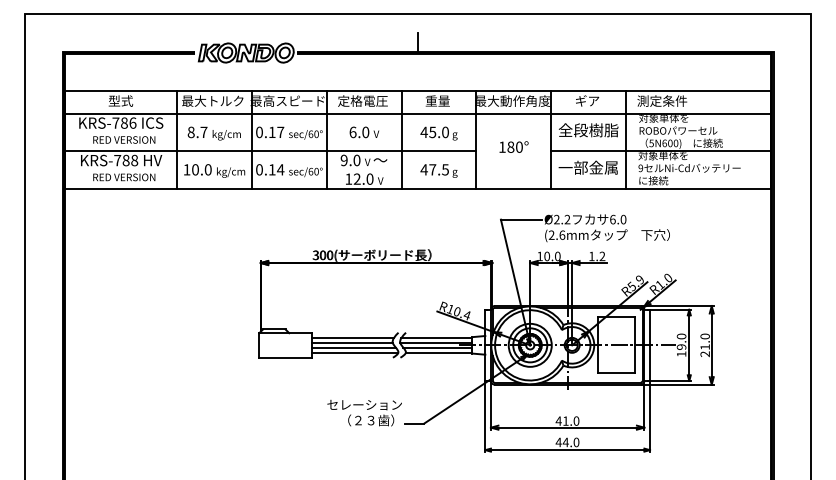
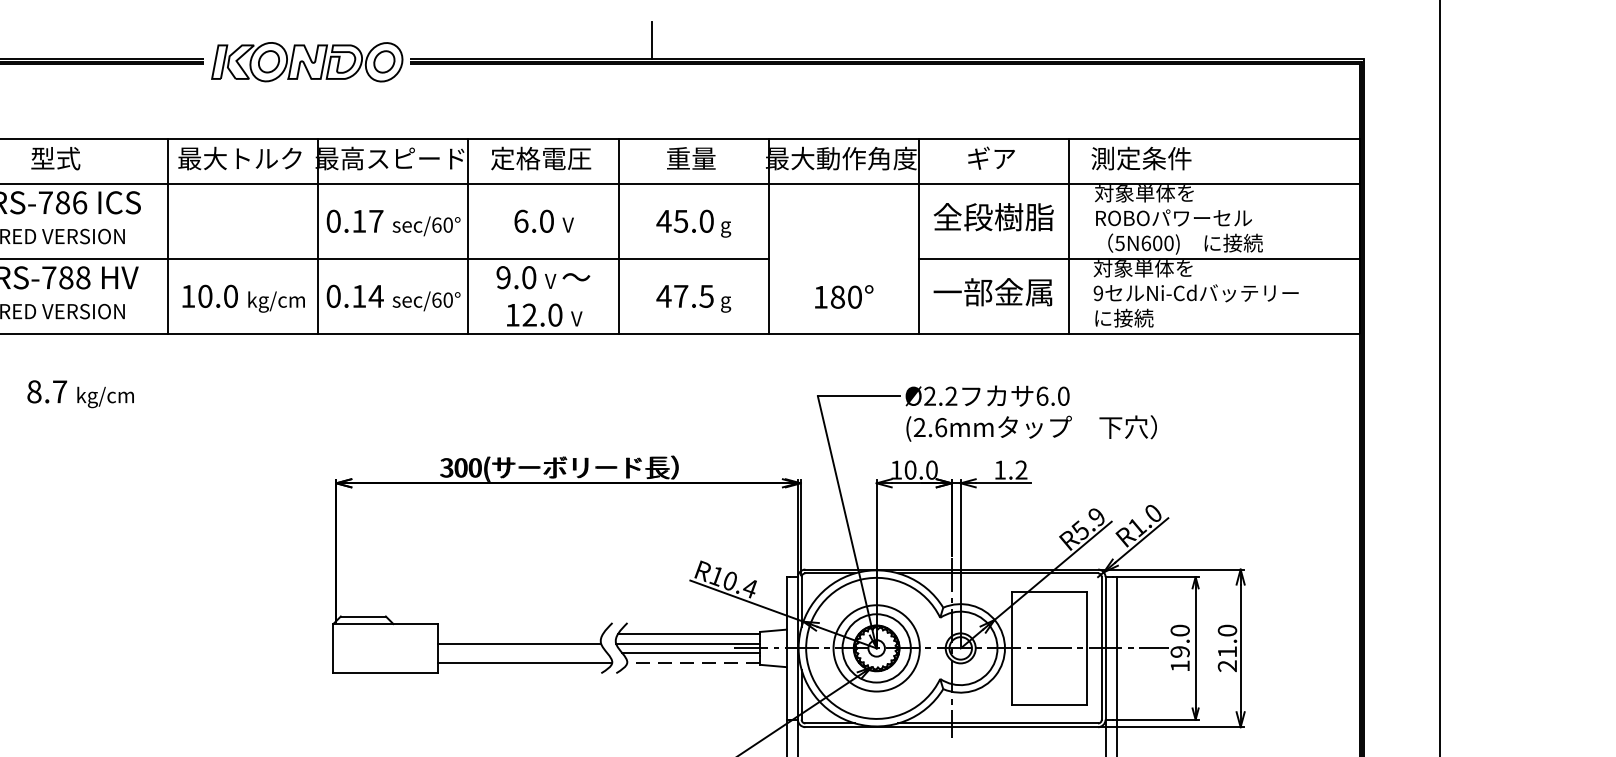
text: (213, 133) -> (79, 394), moved
text: (513, 146) -> (843, 295), moved
line: (352, 338) -> (520, 634), removed
line: (353, 347) -> (522, 652), removed
line: (438, 352) -> (692, 662), solid -> dashed

